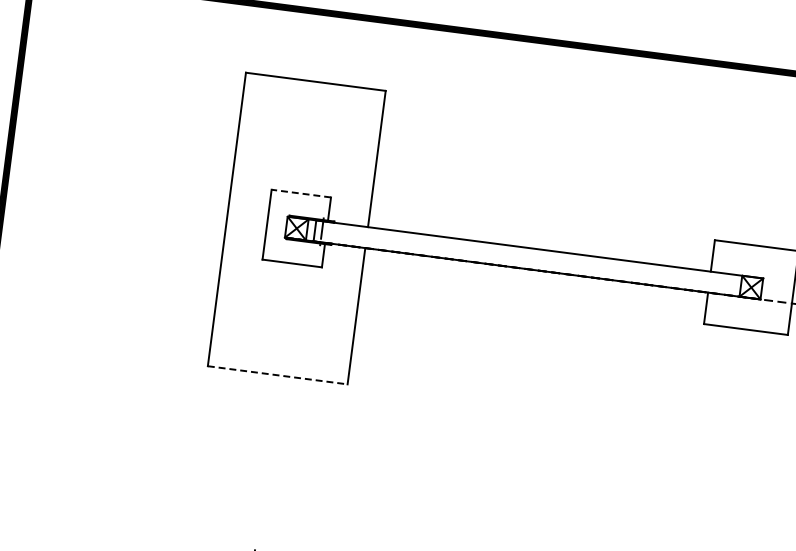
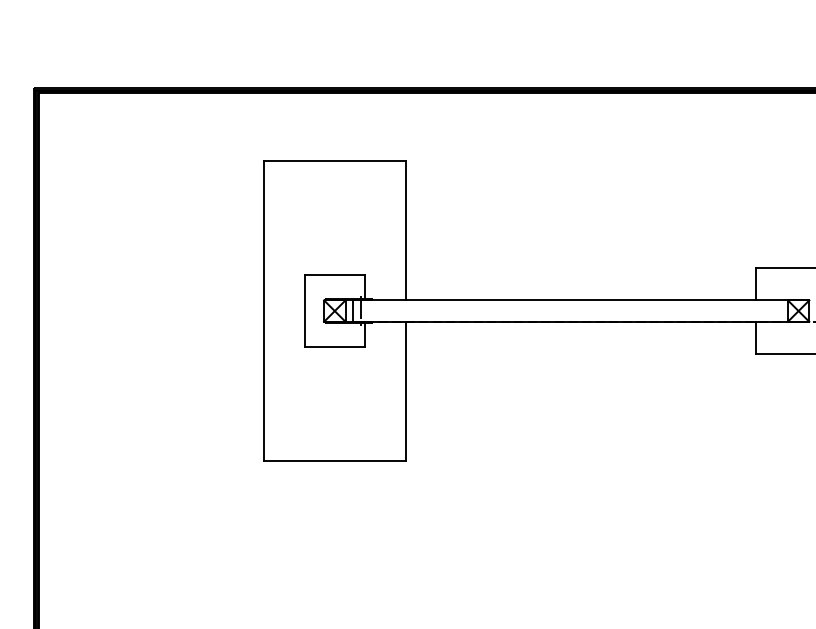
line: (301, 193) -> (334, 275), dashed -> solid
line: (278, 375) -> (335, 460), dashed -> solid

